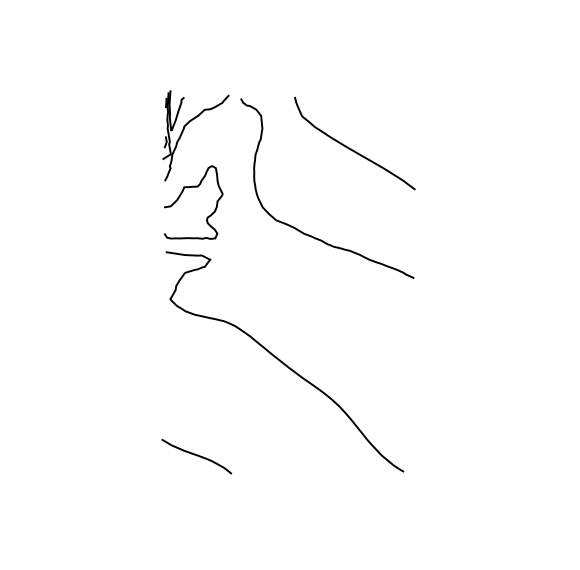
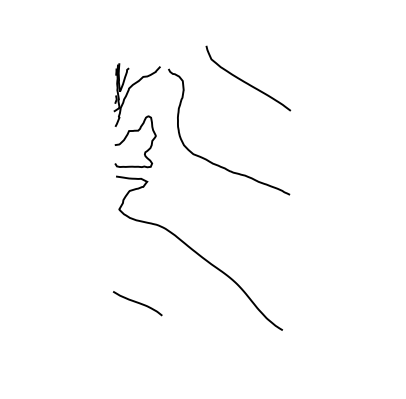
curve: (353, 149) -> (247, 82), moved
curve: (196, 456) -> (137, 303), moved

